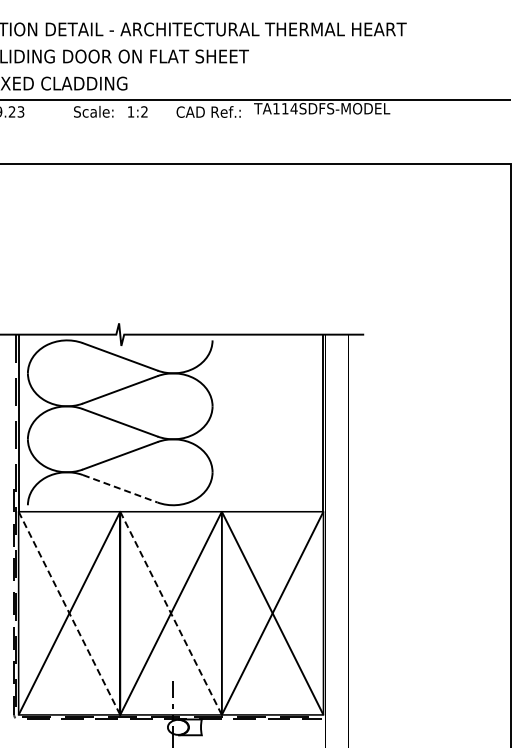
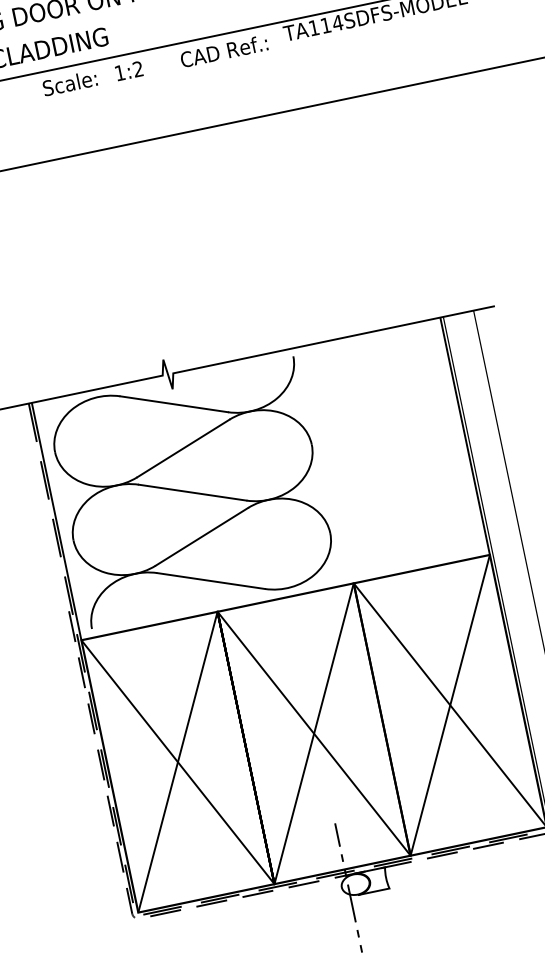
line: (120, 488) -> (211, 580), dashed -> solid
line: (69, 613) -> (178, 762), dashed -> solid
line: (171, 613) -> (314, 733), dashed -> solid

